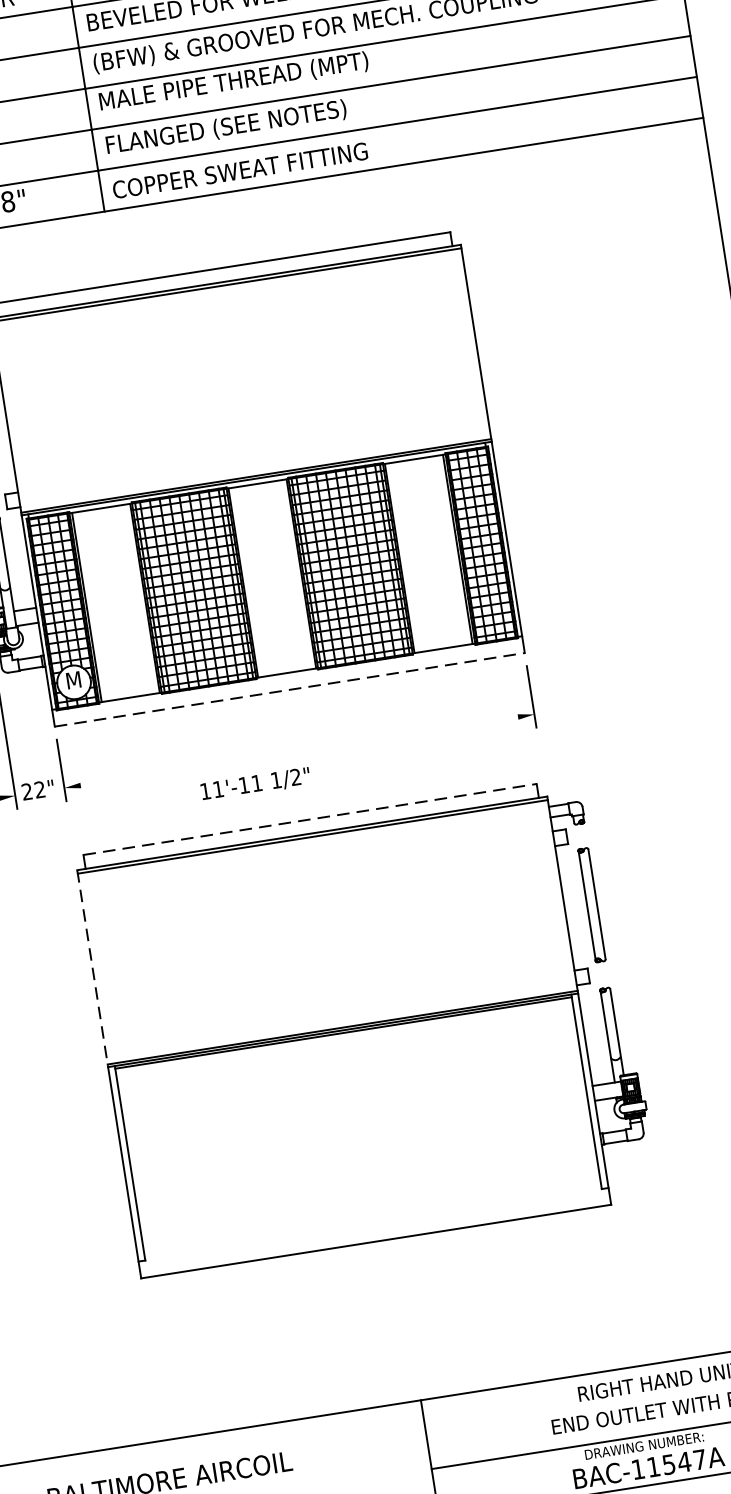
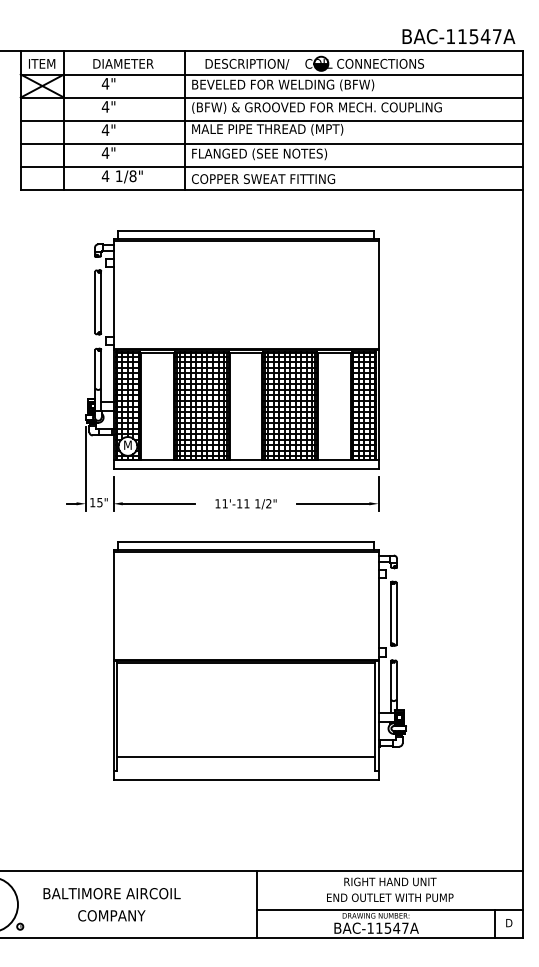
line: (290, 690) -> (246, 469), dashed -> solid
line: (454, 726) -> (333, 503), added
line: (144, 775) -> (158, 503), added
text: (254, 785) -> (245, 504), moved
text: (33, 790) -> (96, 502), 22" -> 15"
line: (310, 819) -> (246, 542), dashed -> solid
line: (92, 968) -> (113, 605), dashed -> solid
line: (368, 1199) -> (245, 756), added

